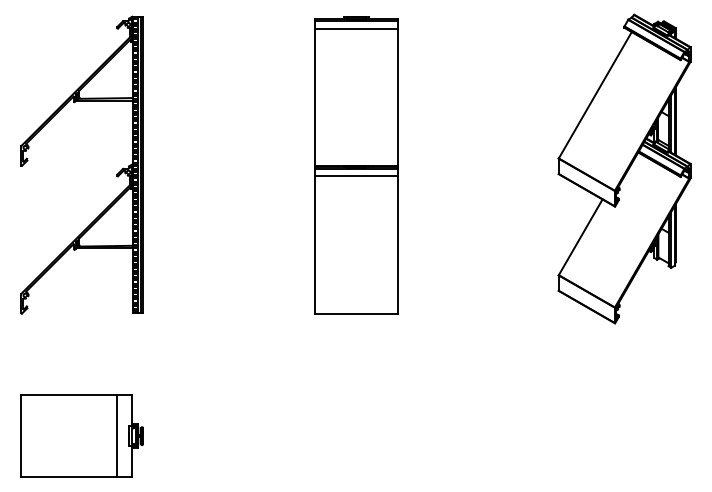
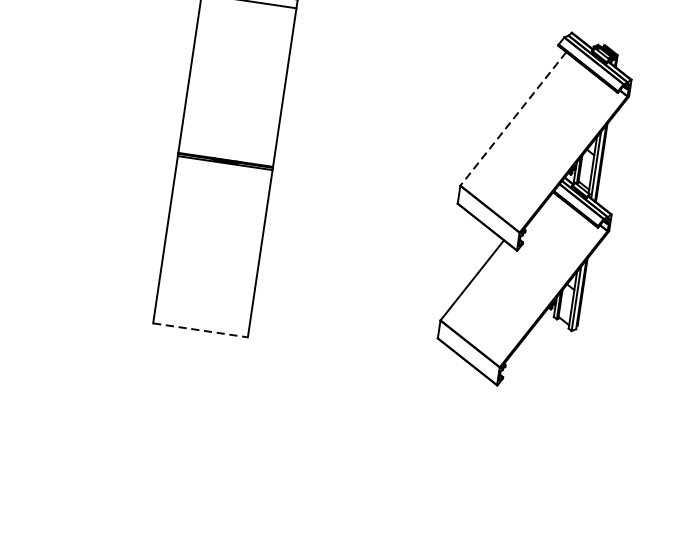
line: (595, 95) -> (513, 119), solid -> dashed
line: (356, 176) -> (223, 172), removed
line: (356, 313) -> (200, 330), solid -> dashed

